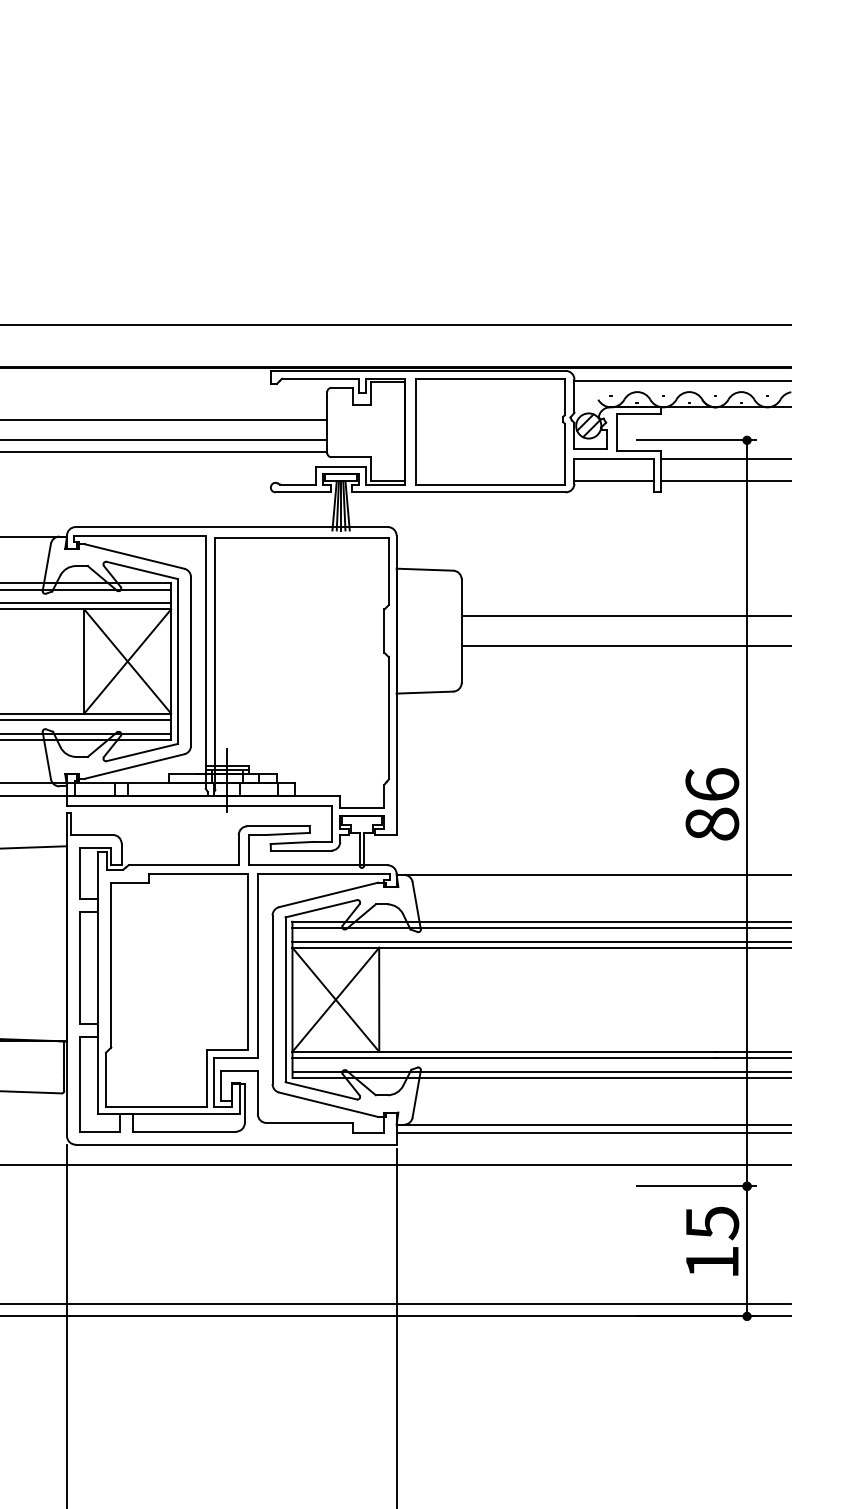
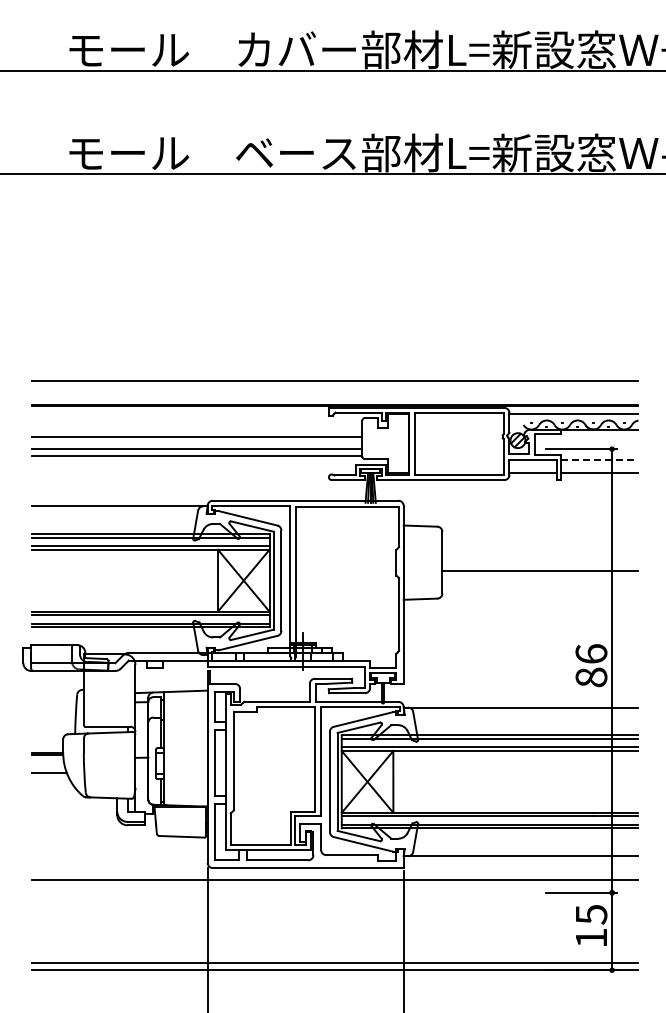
line: (725, 459) -> (599, 460), solid -> dashed
line: (626, 615) -> (540, 553), removed
line: (593, 1131) -> (520, 860), removed

